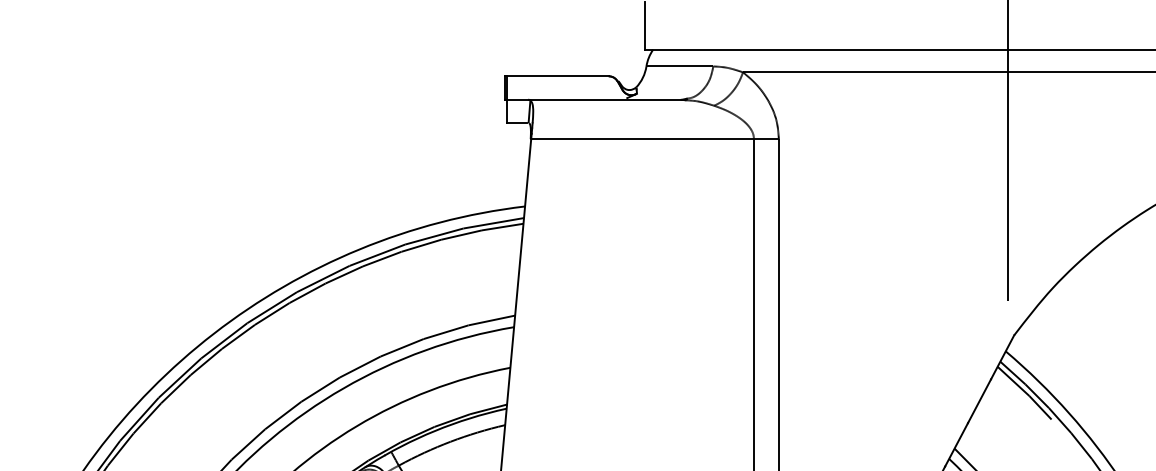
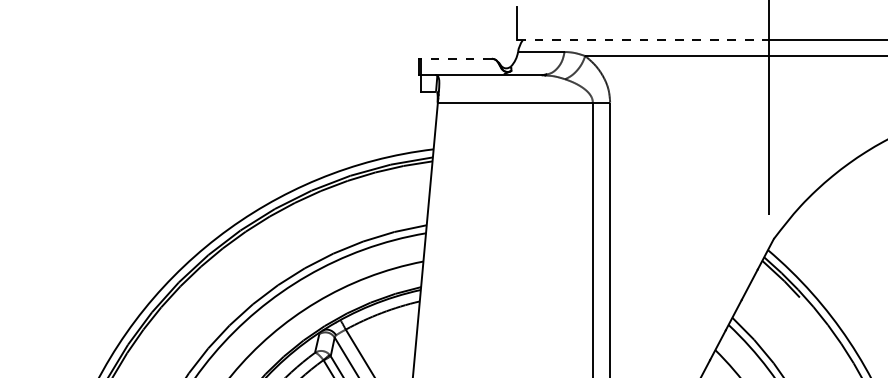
line: (826, 49) -> (643, 40), solid -> dashed
line: (557, 75) -> (456, 58), solid -> dashed

